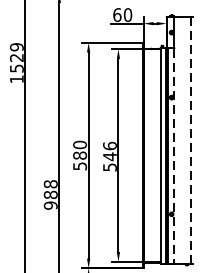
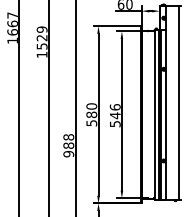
line: (190, 139) -> (178, 102), dashed -> solid
line: (173, 156) -> (165, 115), dashed -> solid

